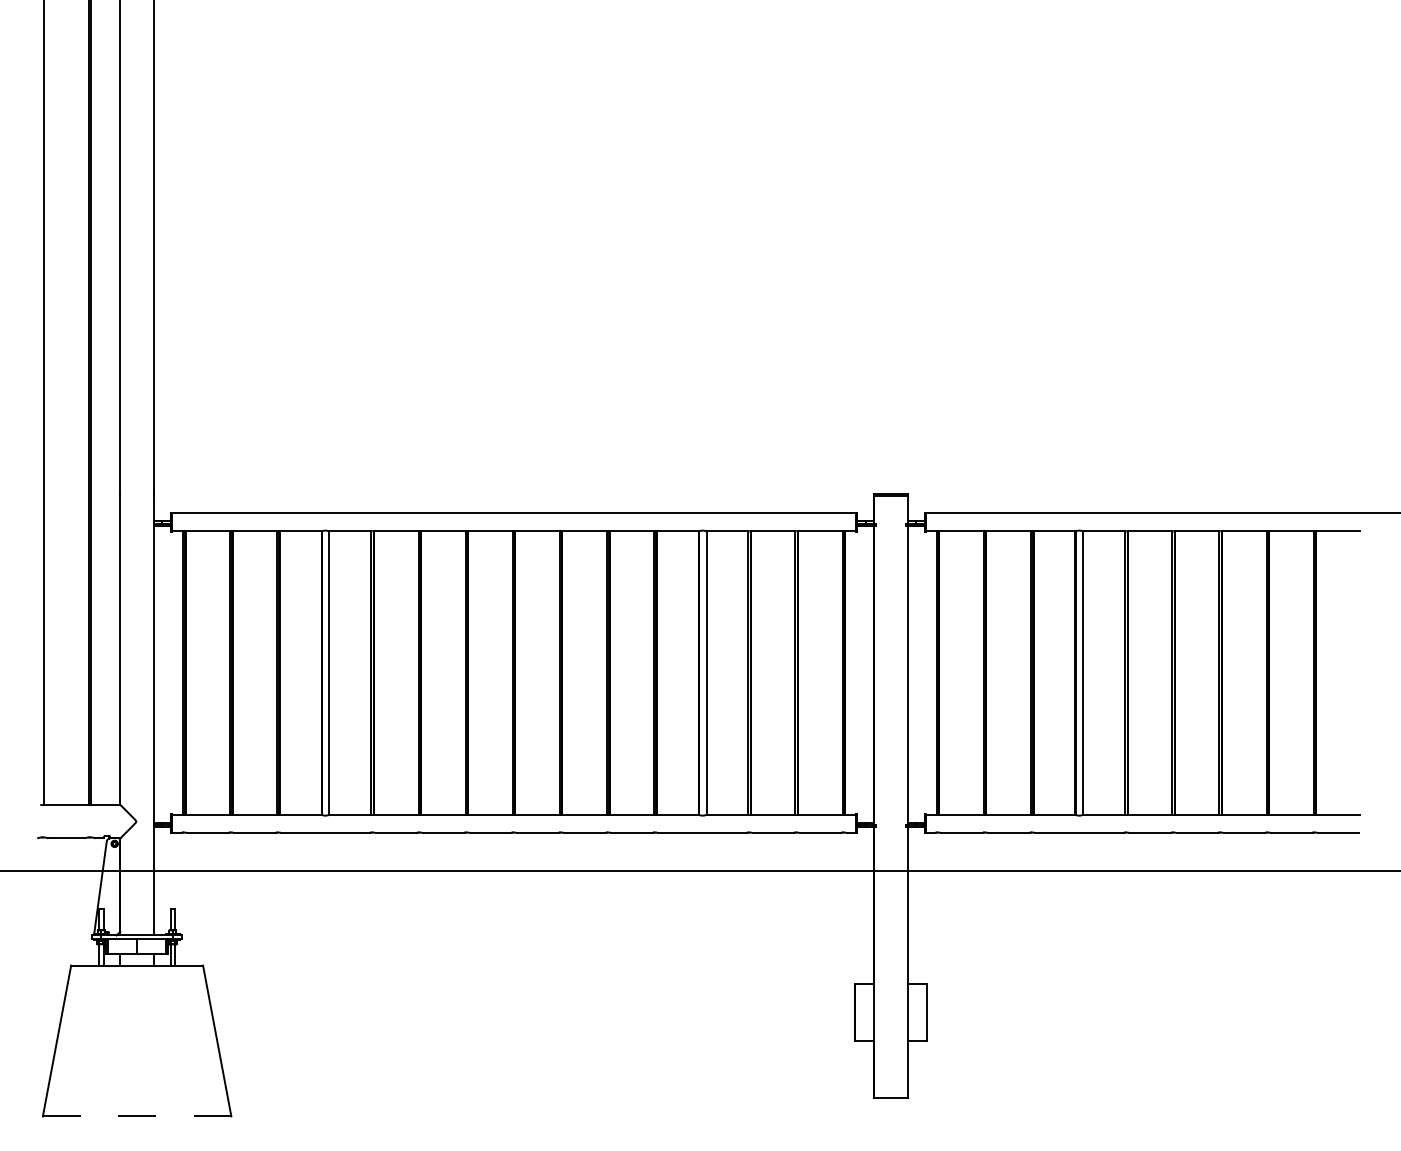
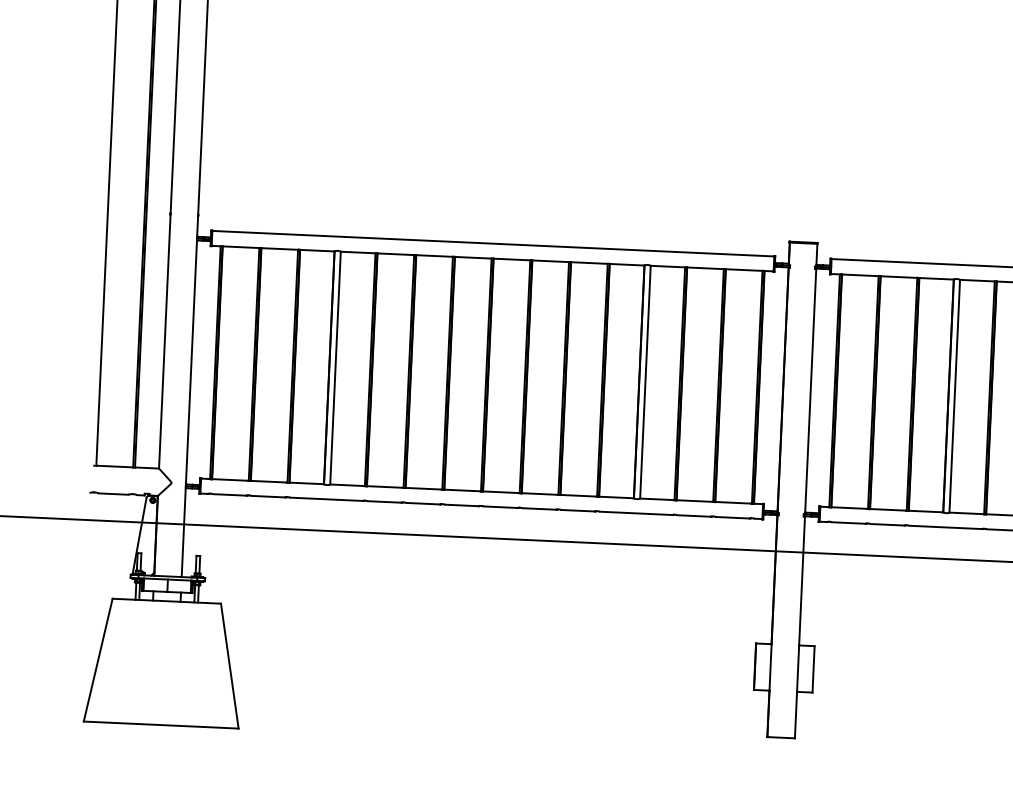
line: (137, 1116) -> (161, 725), dashed -> solid

